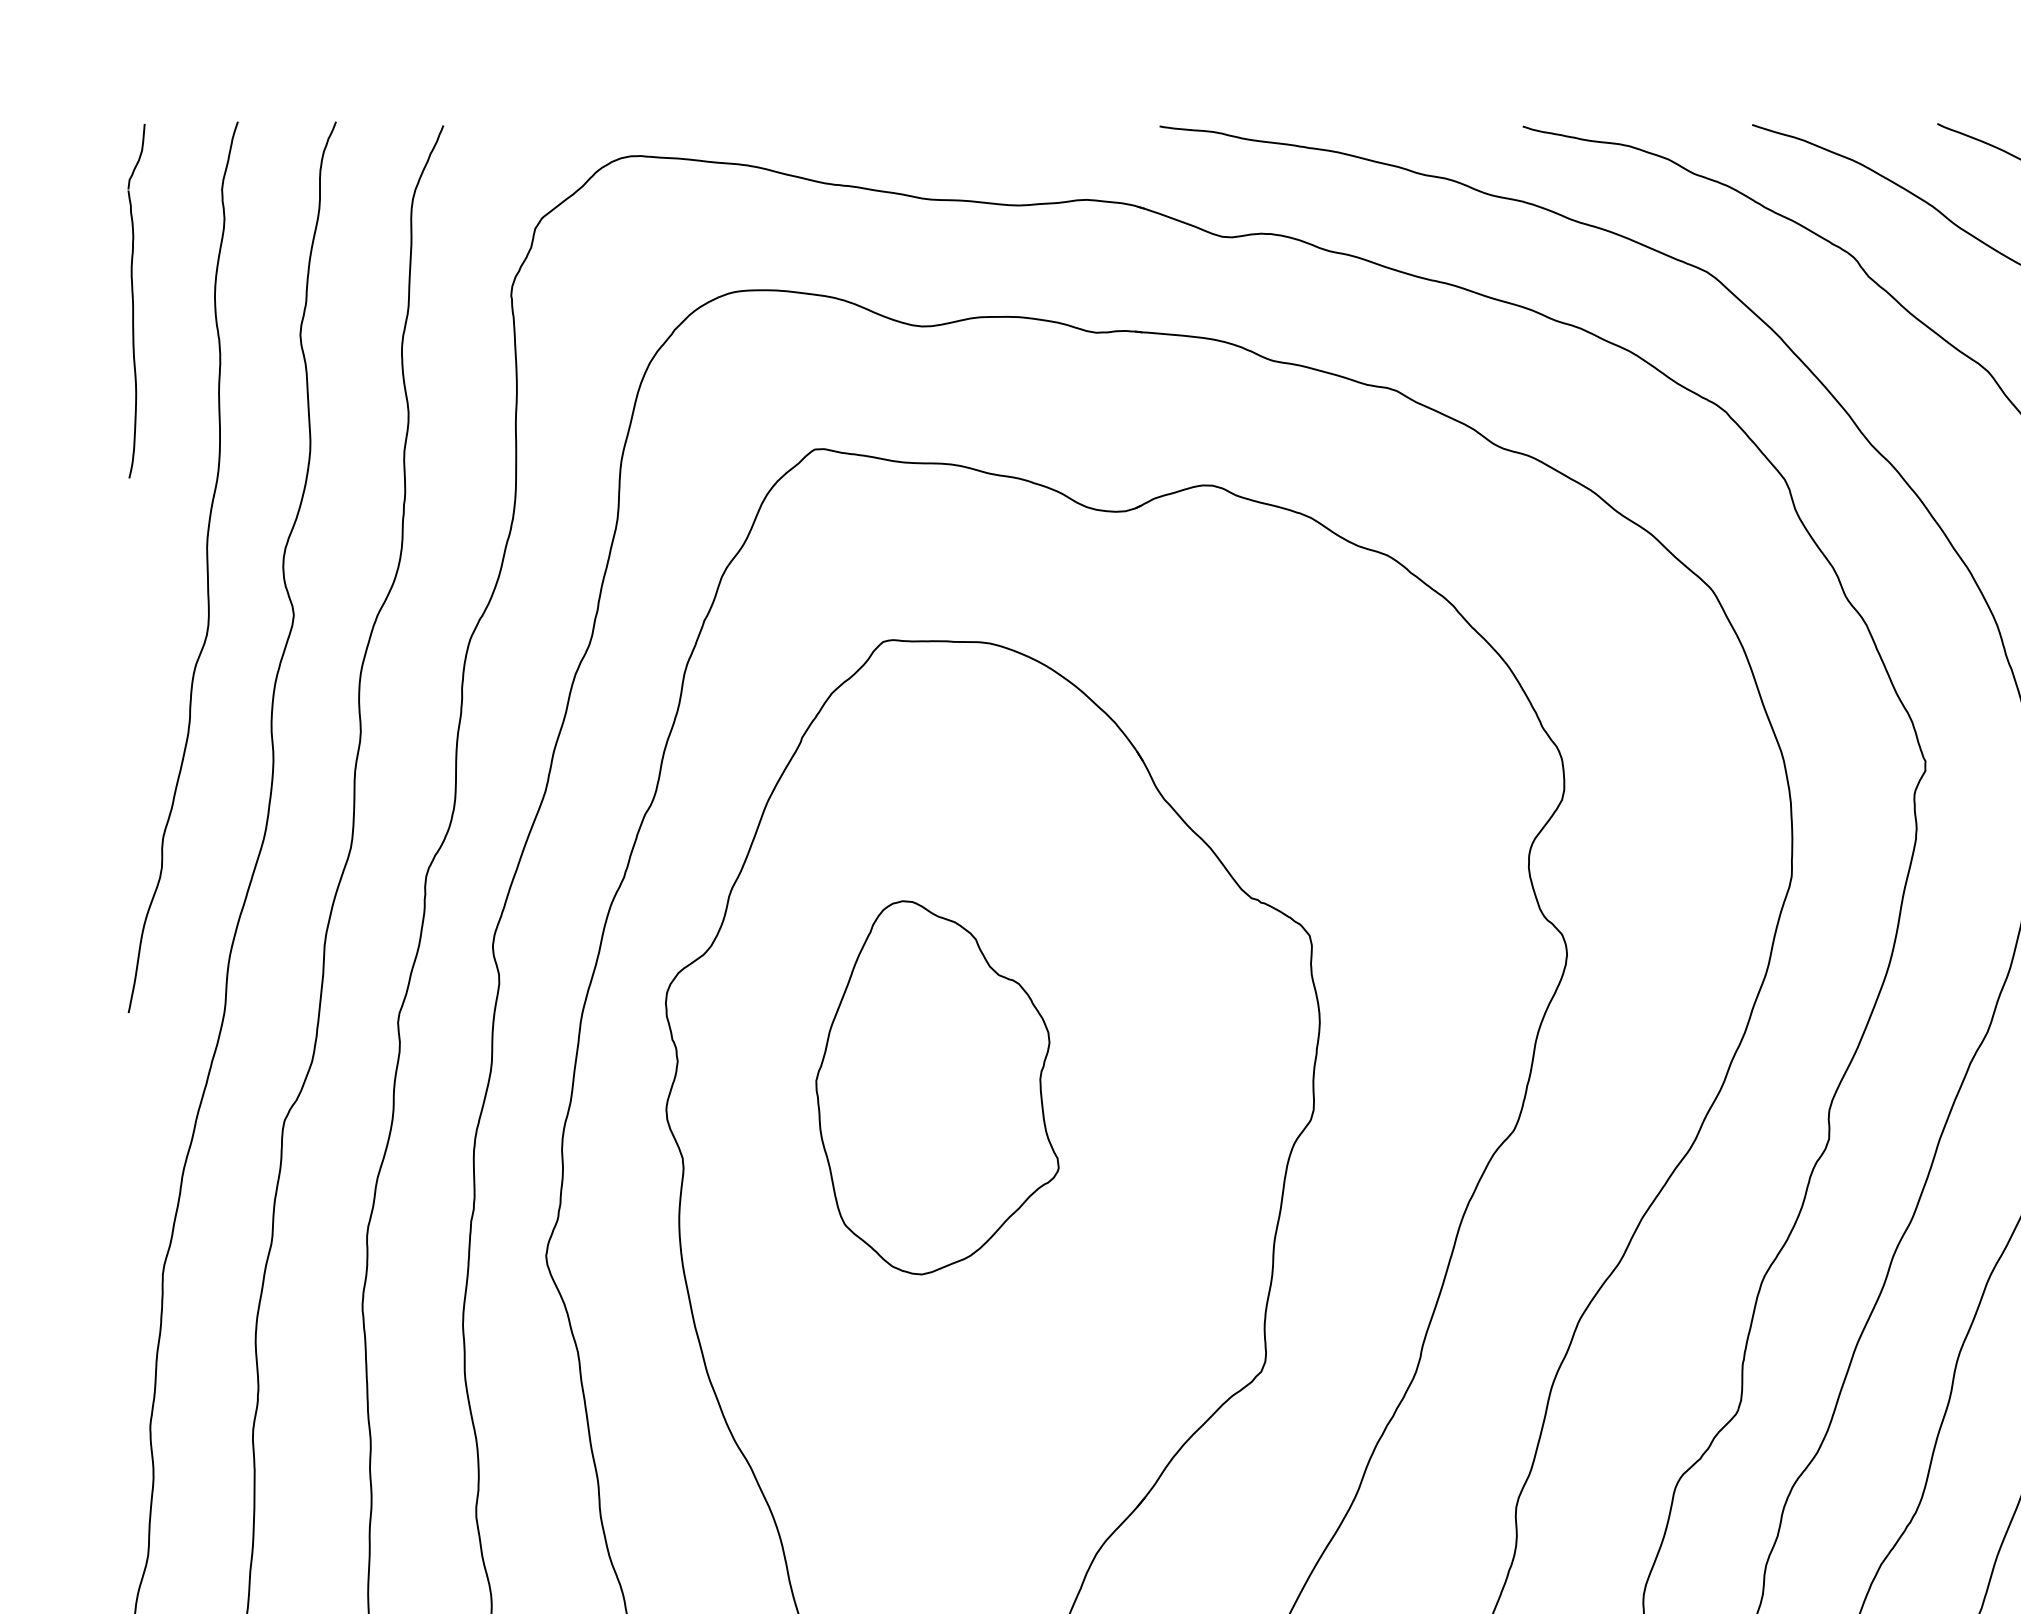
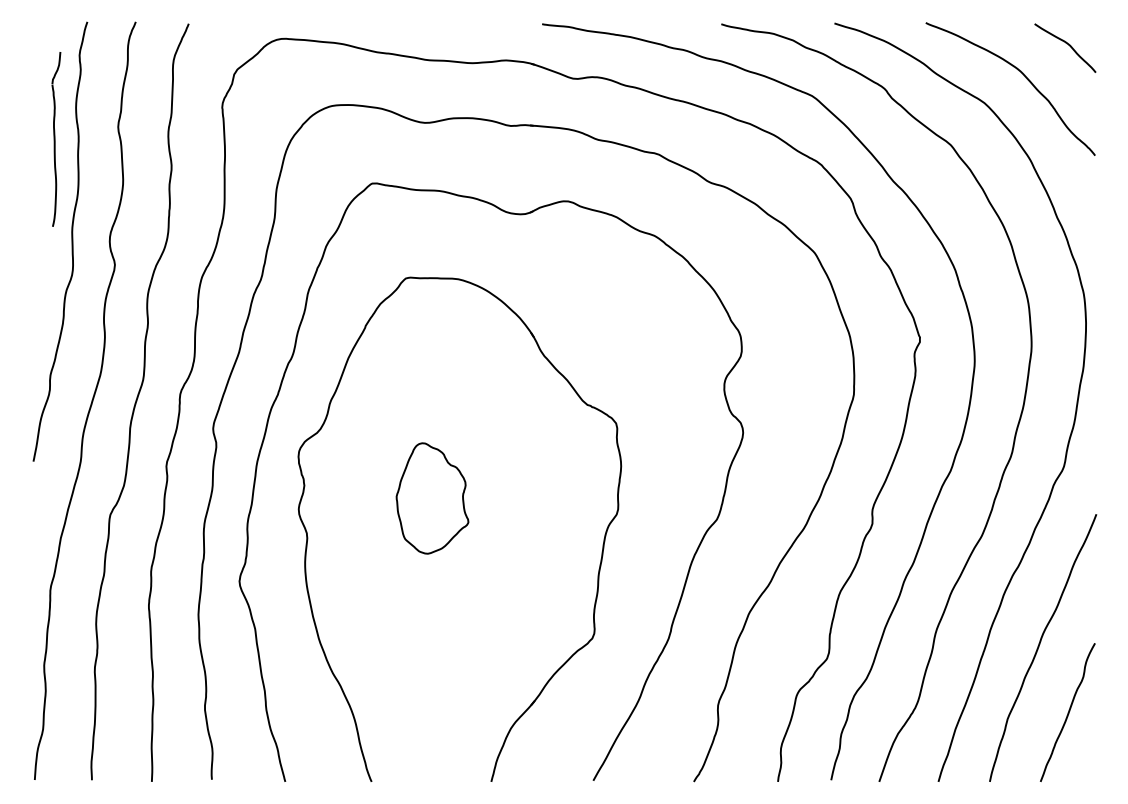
part: (136, 301) -> (56, 139), moved
part: (937, 1087) -> (432, 498), size x0.6

